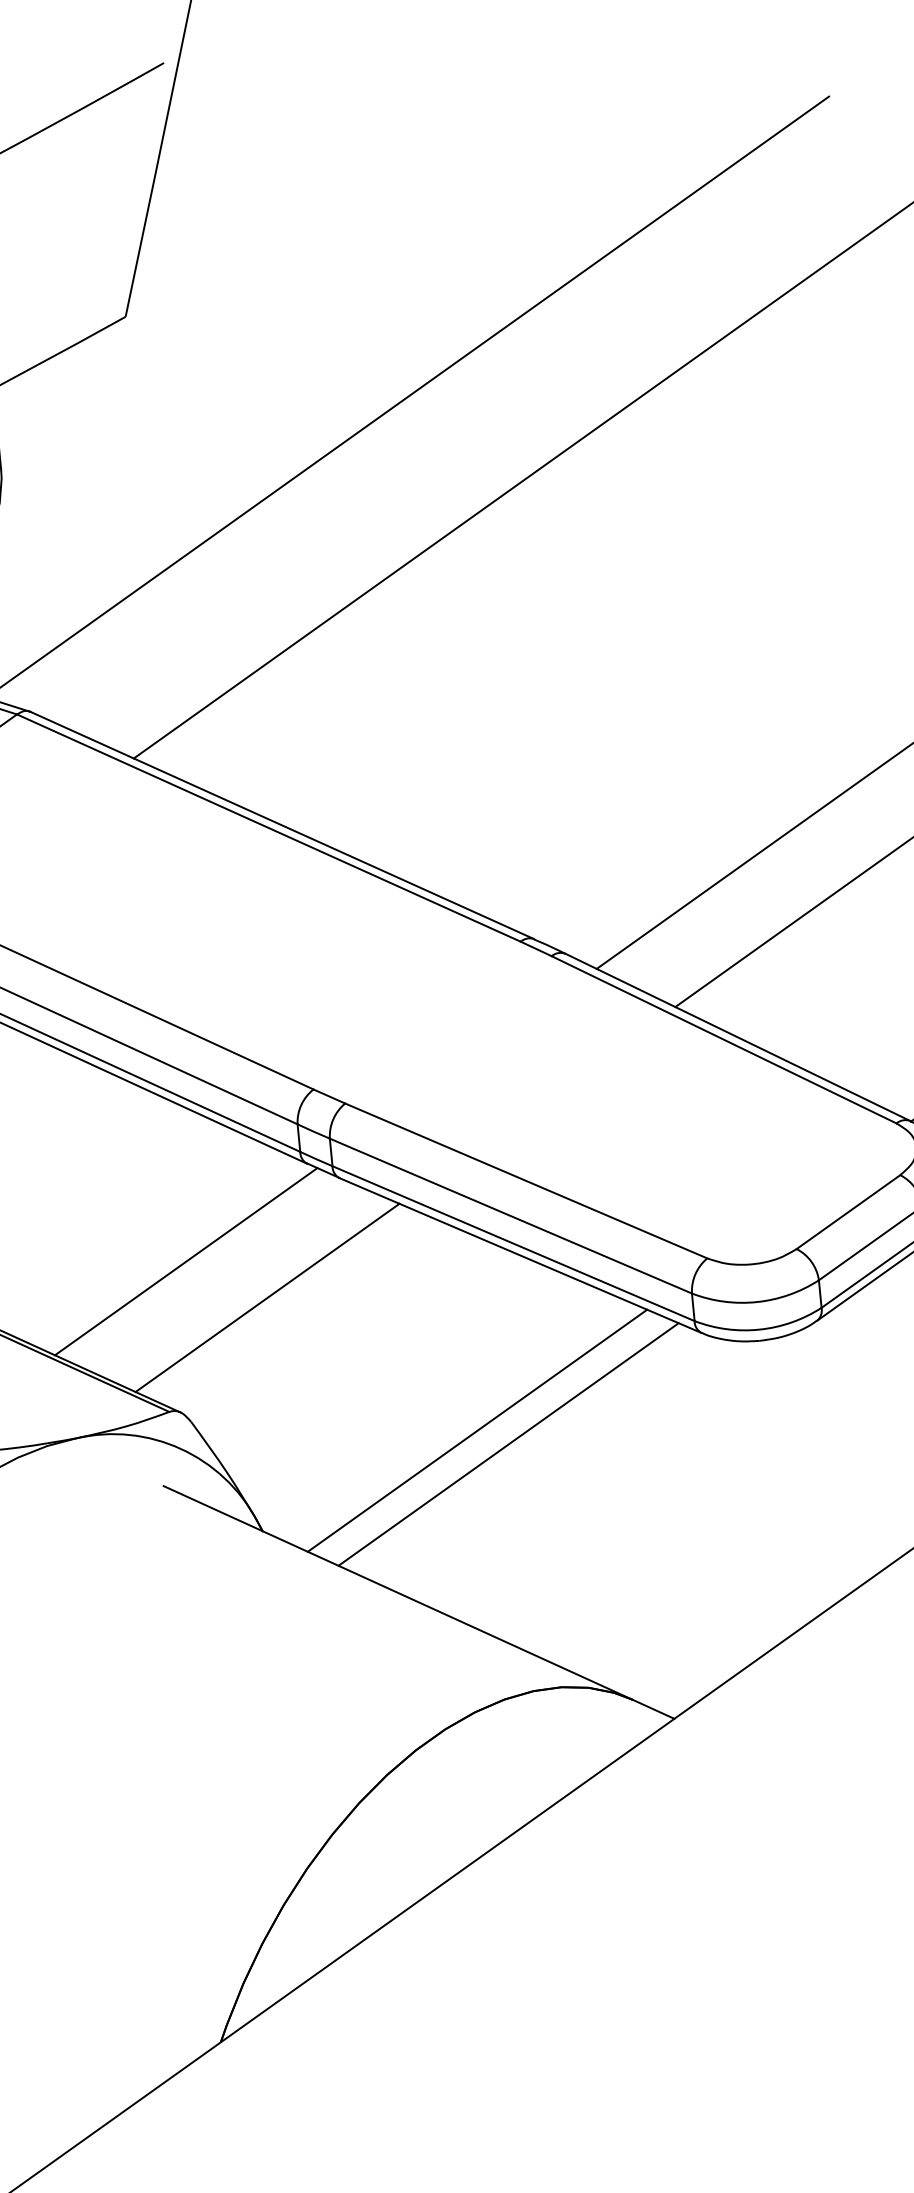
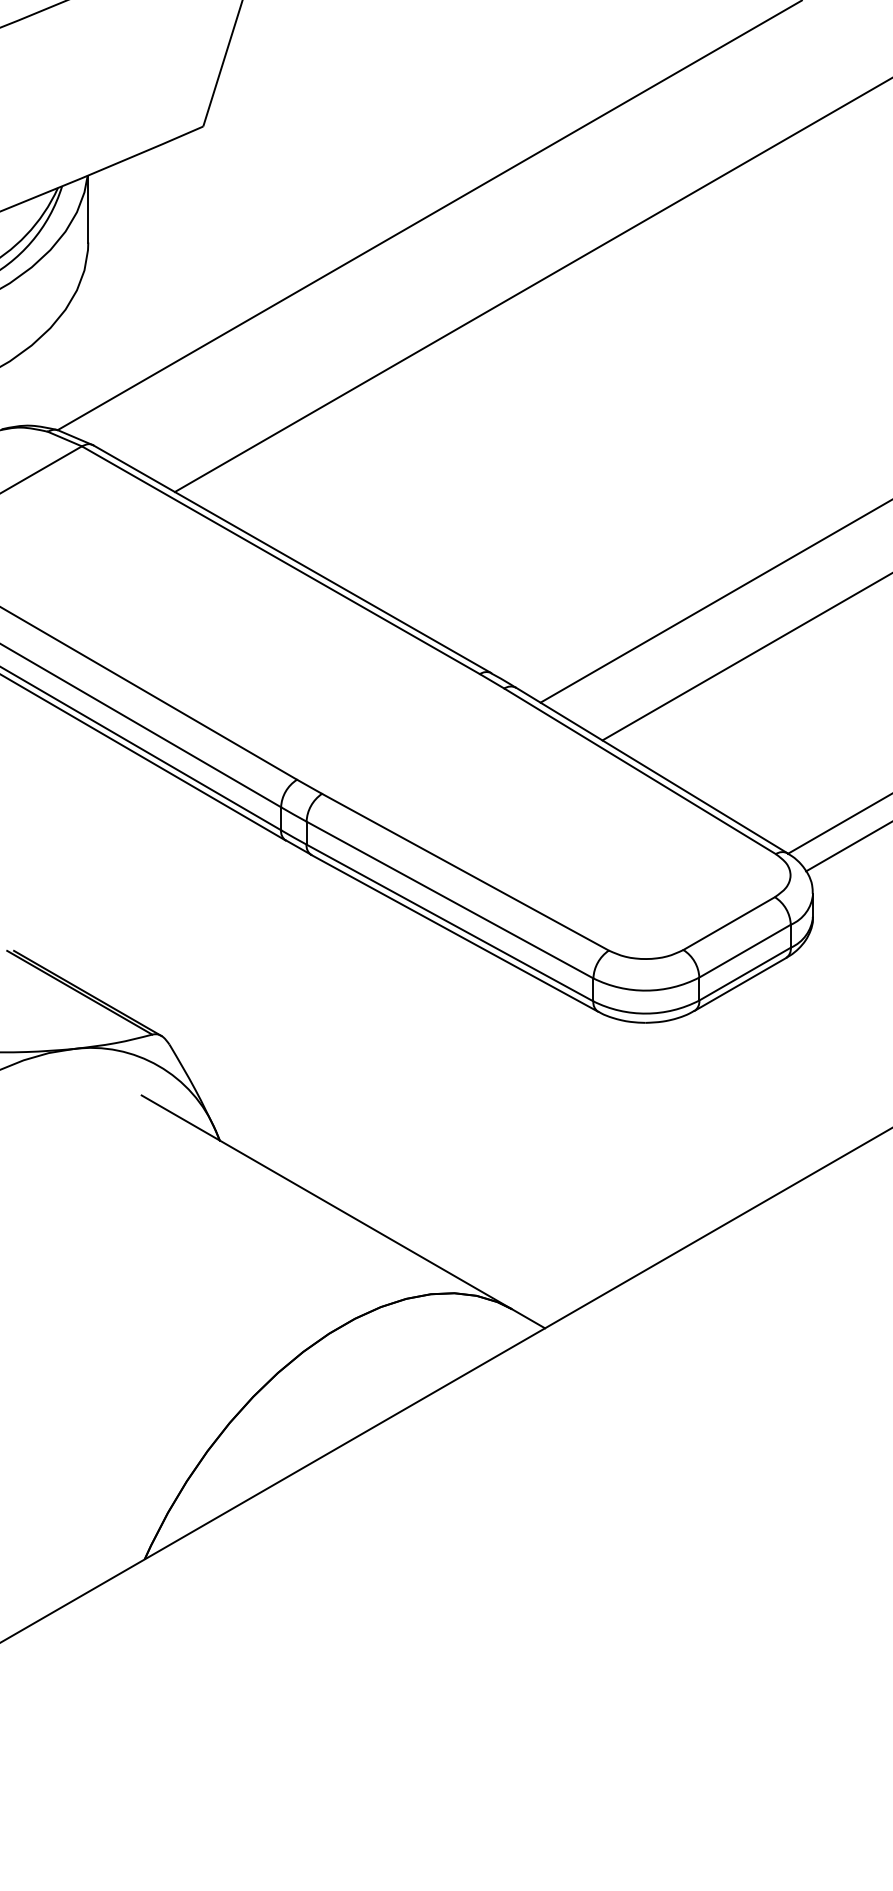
line: (186, 1261) -> (178, 911), removed
line: (266, 1298) -> (241, 948), removed
line: (477, 1430) -> (405, 1074), removed
line: (508, 1444) -> (429, 1088), removed

